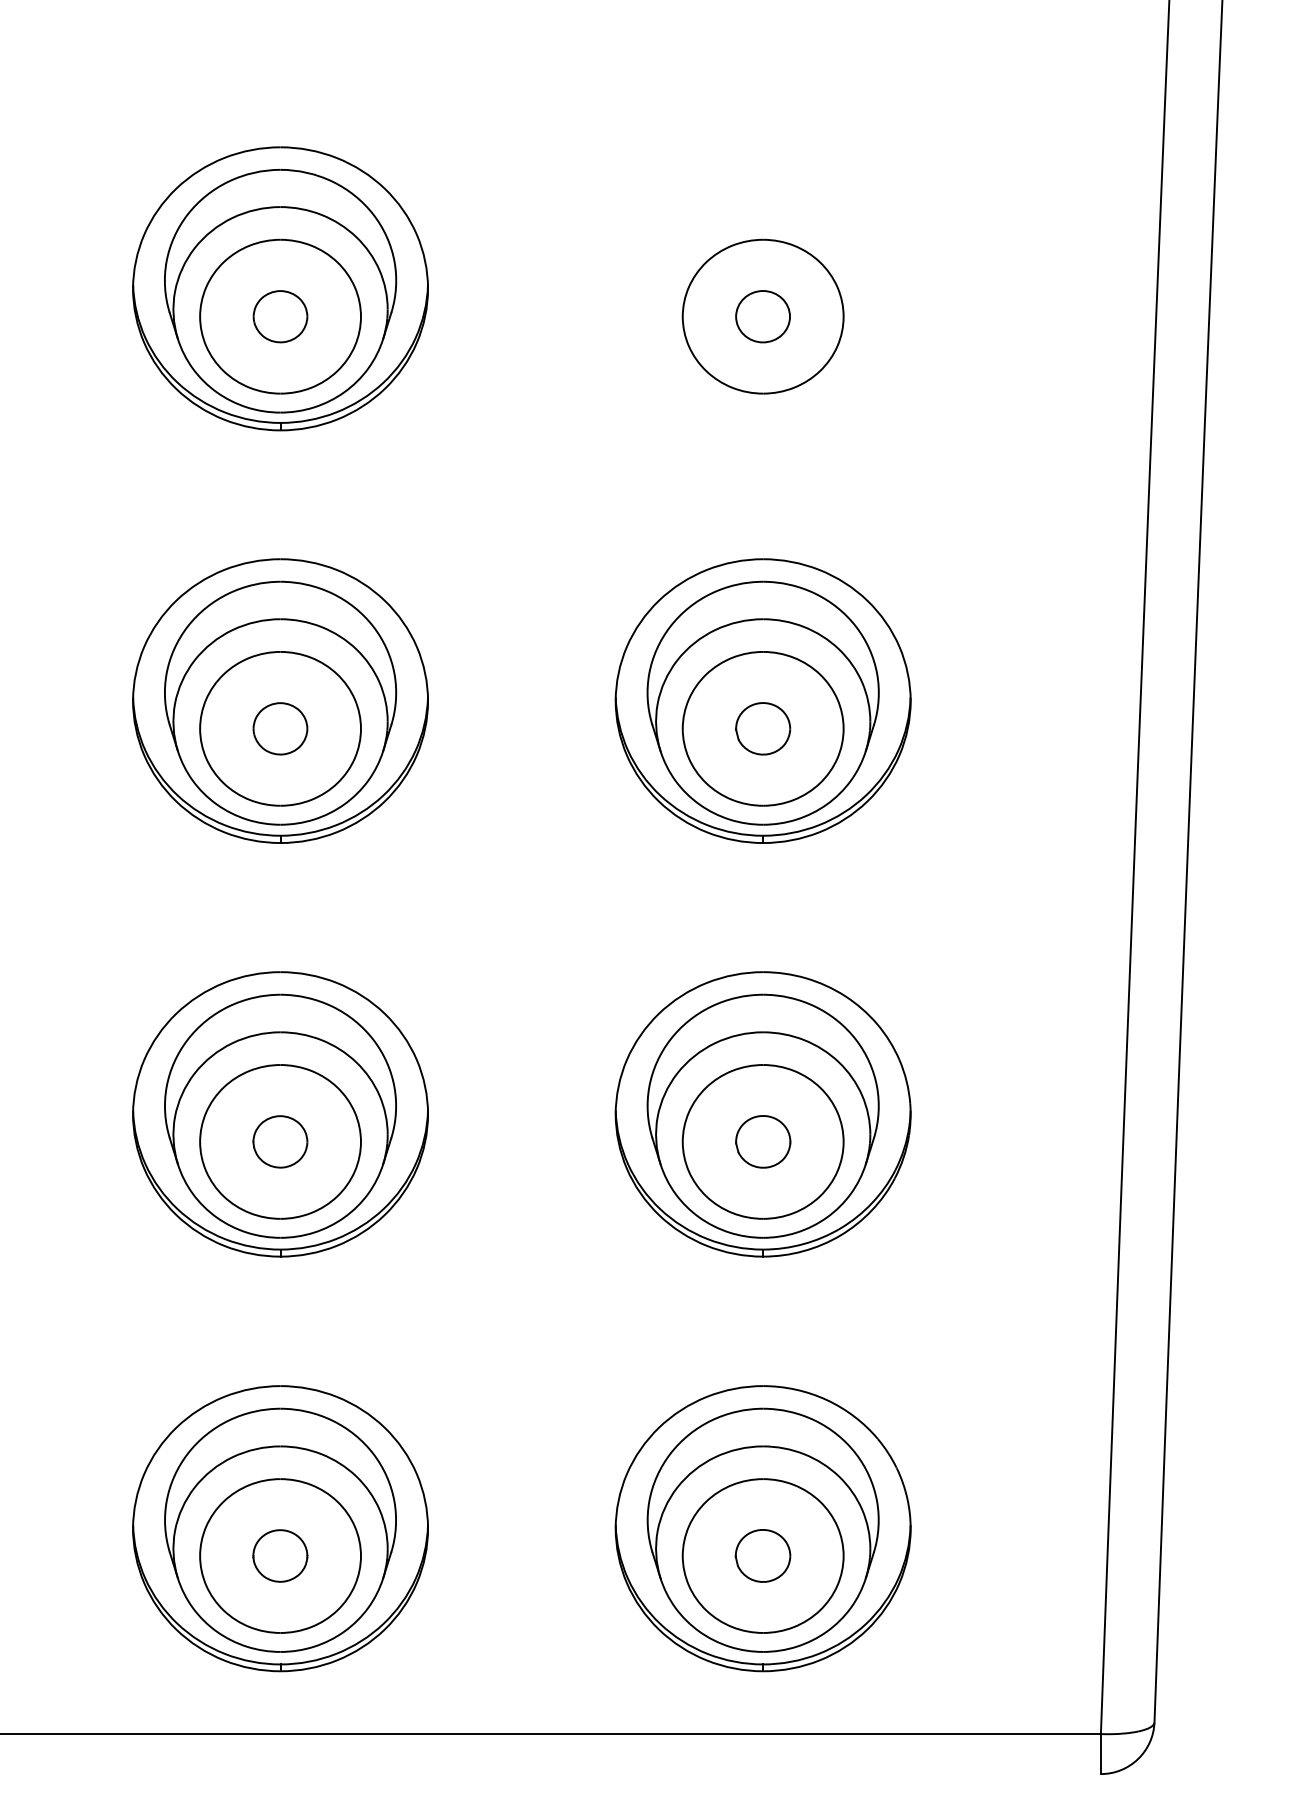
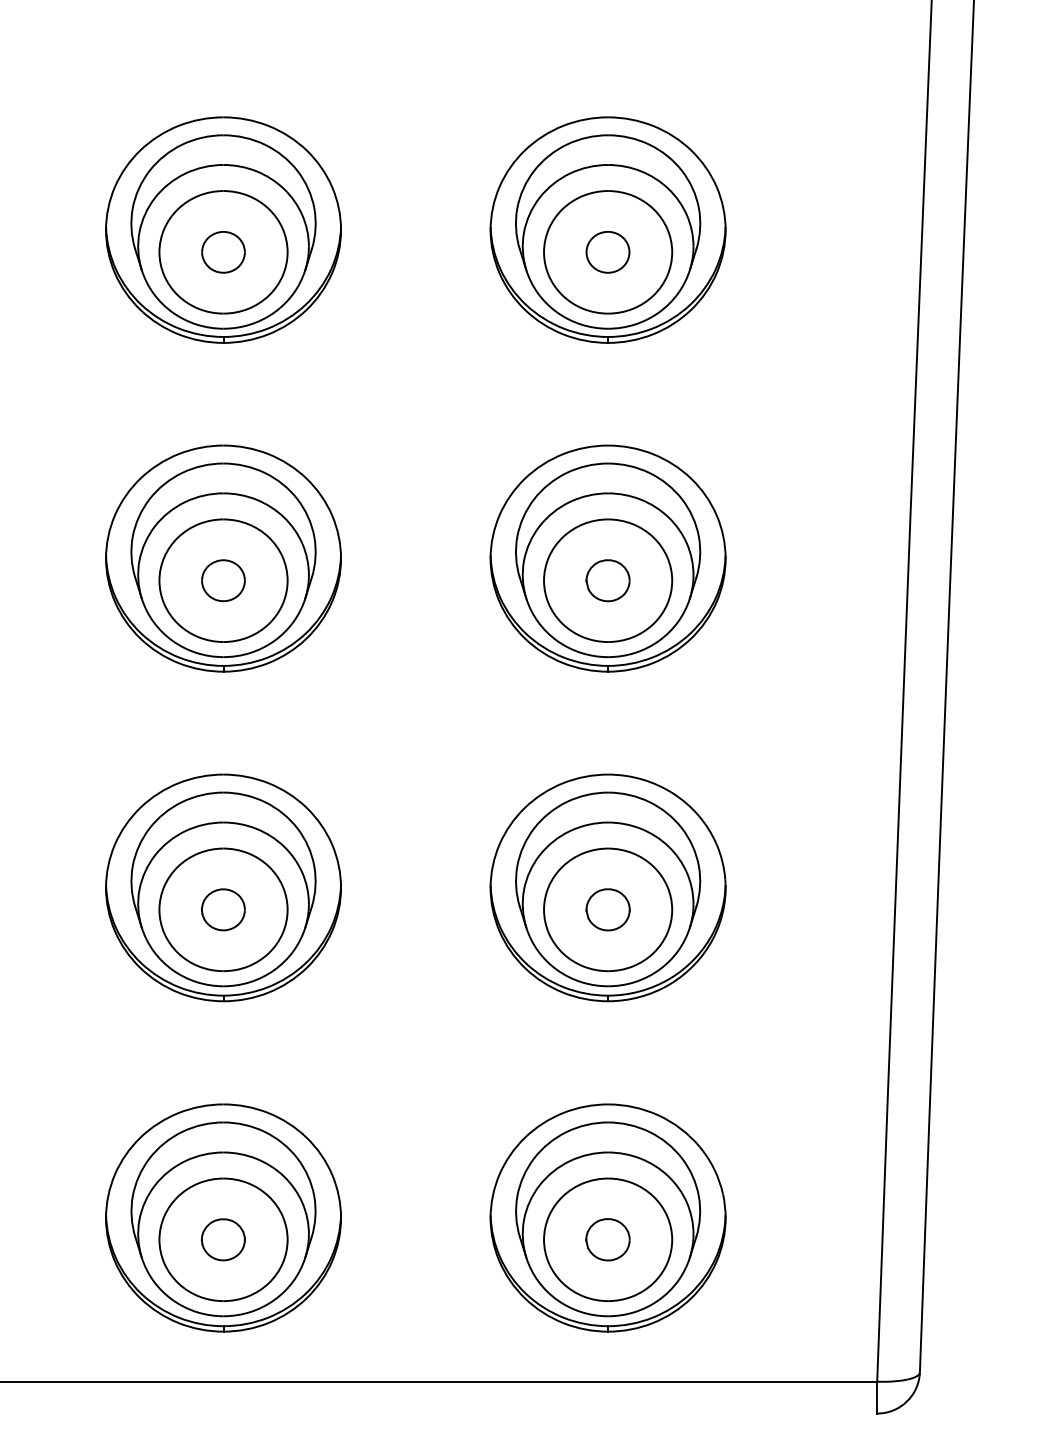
part: (762, 288) -> (607, 229), added

